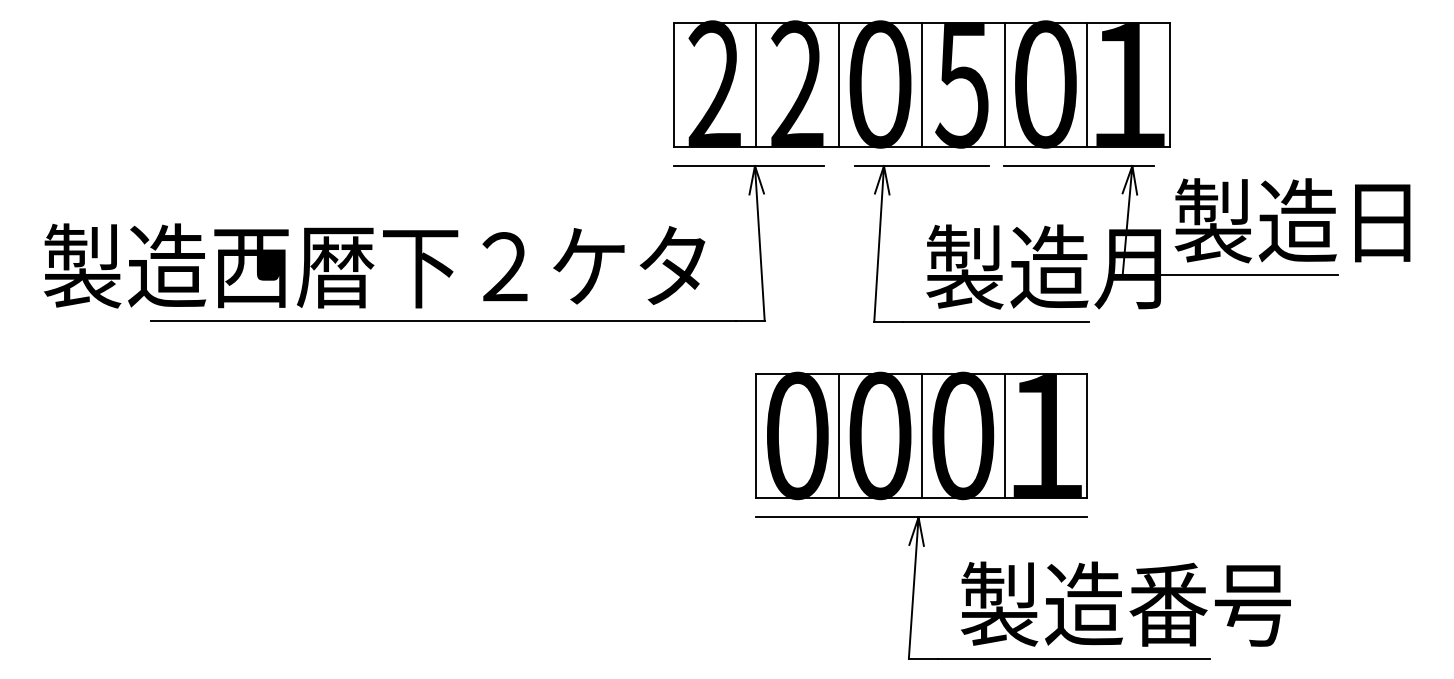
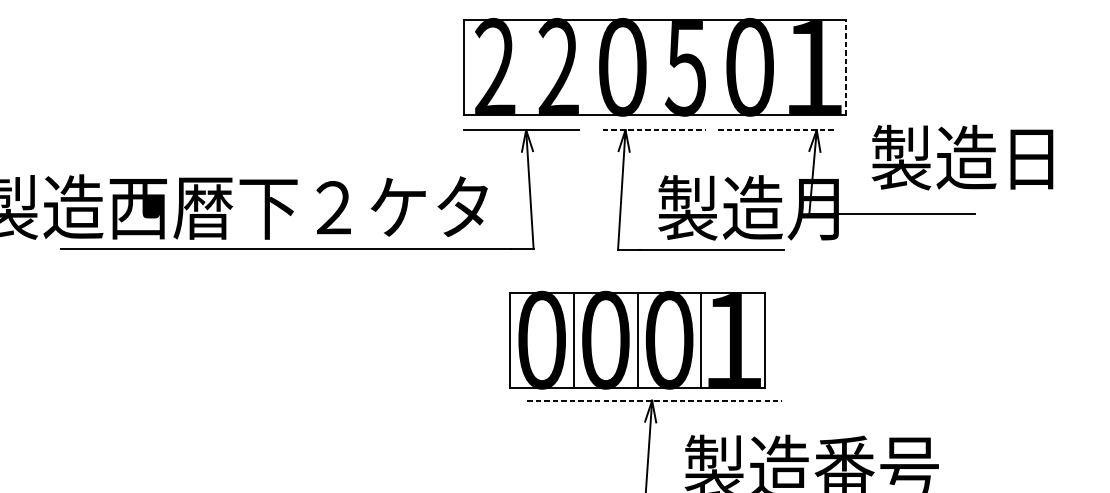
line: (756, 84) -> (527, 67), removed
line: (839, 84) -> (591, 67), removed
line: (921, 84) -> (654, 67), removed
line: (1004, 84) -> (718, 67), removed
line: (1087, 84) -> (782, 67), removed
line: (1169, 84) -> (845, 67), solid -> dashed
line: (922, 165) -> (655, 129), solid -> dashed
line: (1079, 165) -> (776, 129), solid -> dashed
text: (1292, 220) -> (962, 157), moved
part: (921, 435) -> (637, 339), moved
line: (922, 517) -> (655, 400), solid -> dashed

